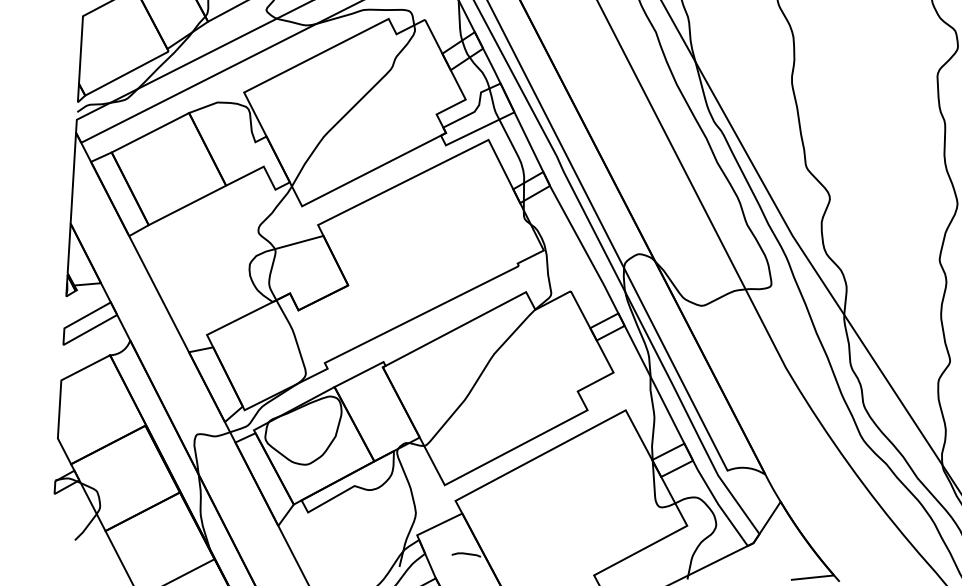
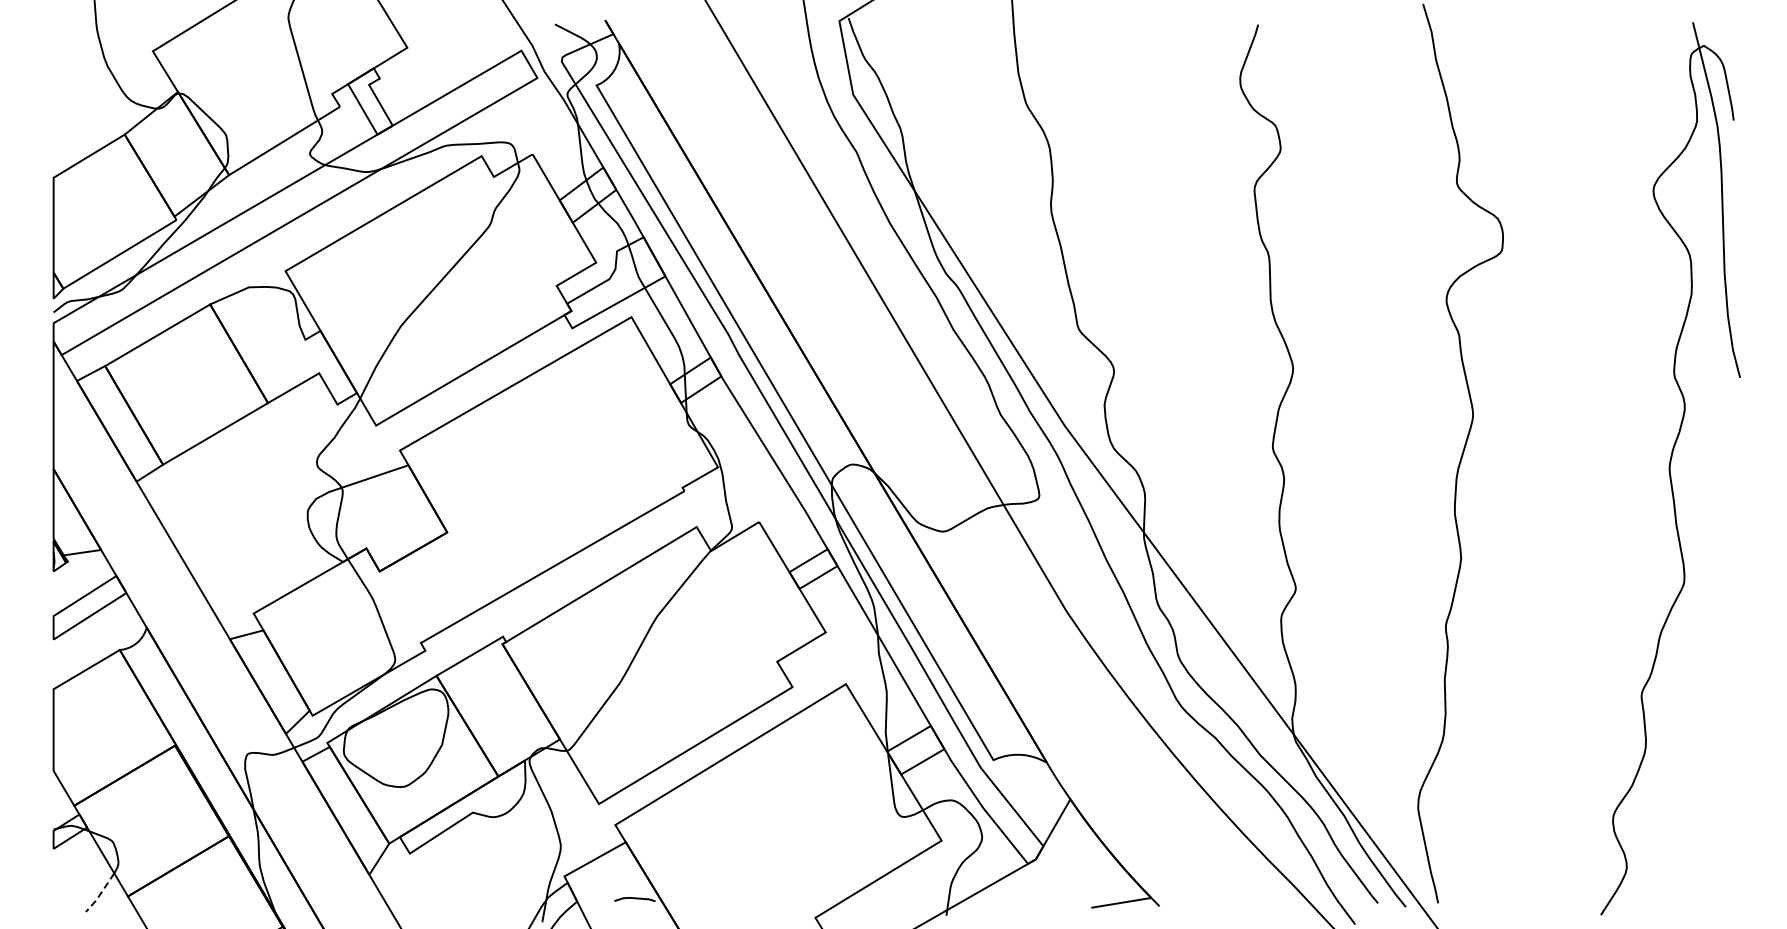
line: (86, 527) -> (100, 893), solid -> dashed

